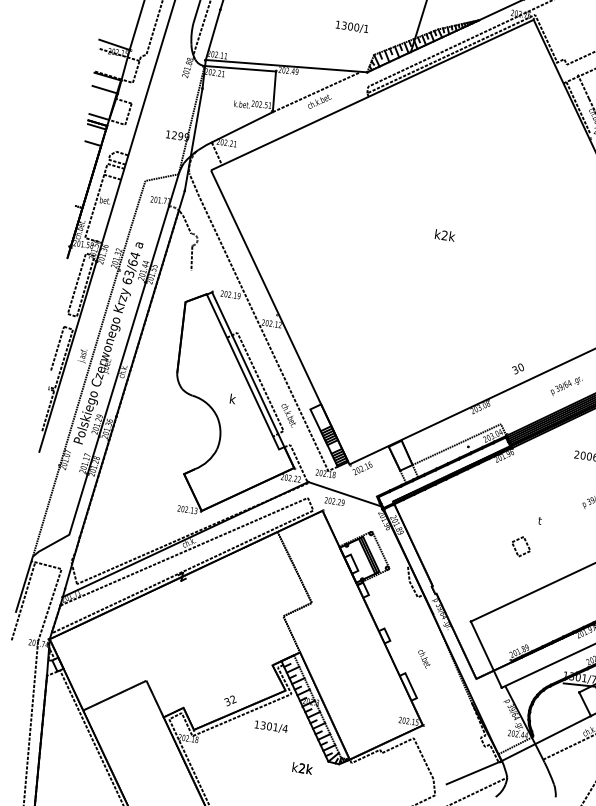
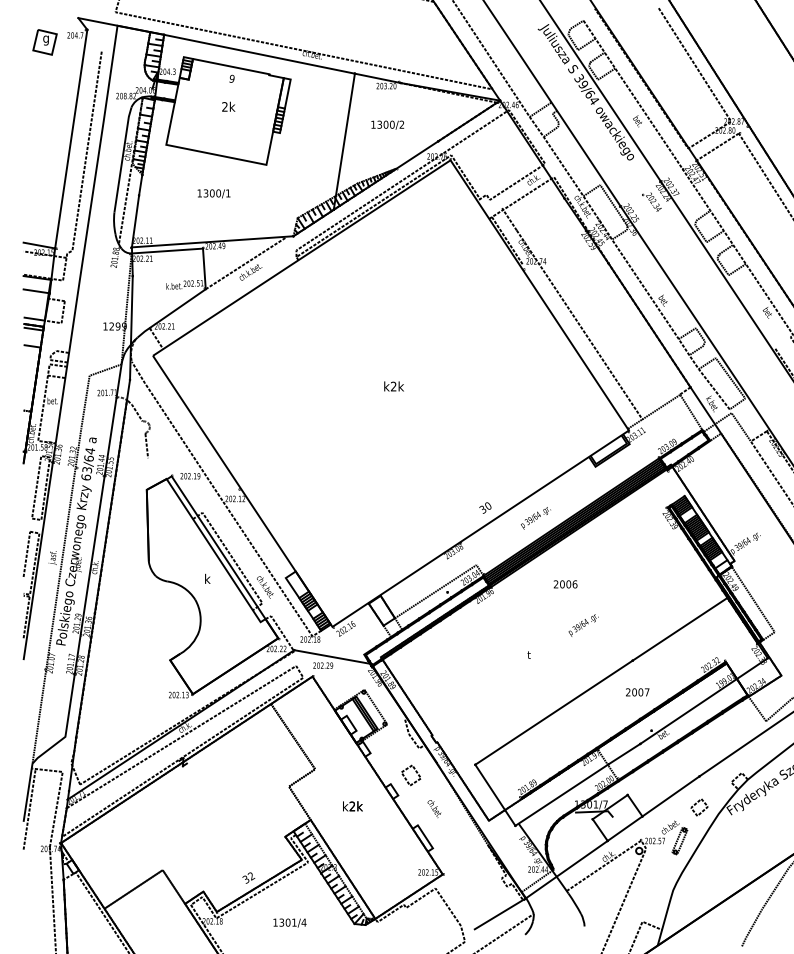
text: (351, 26) -> (213, 193), moved
part: (521, 546) -> (411, 775), moved
text: (270, 726) -> (289, 922), moved
text: (302, 768) -> (352, 806), moved

